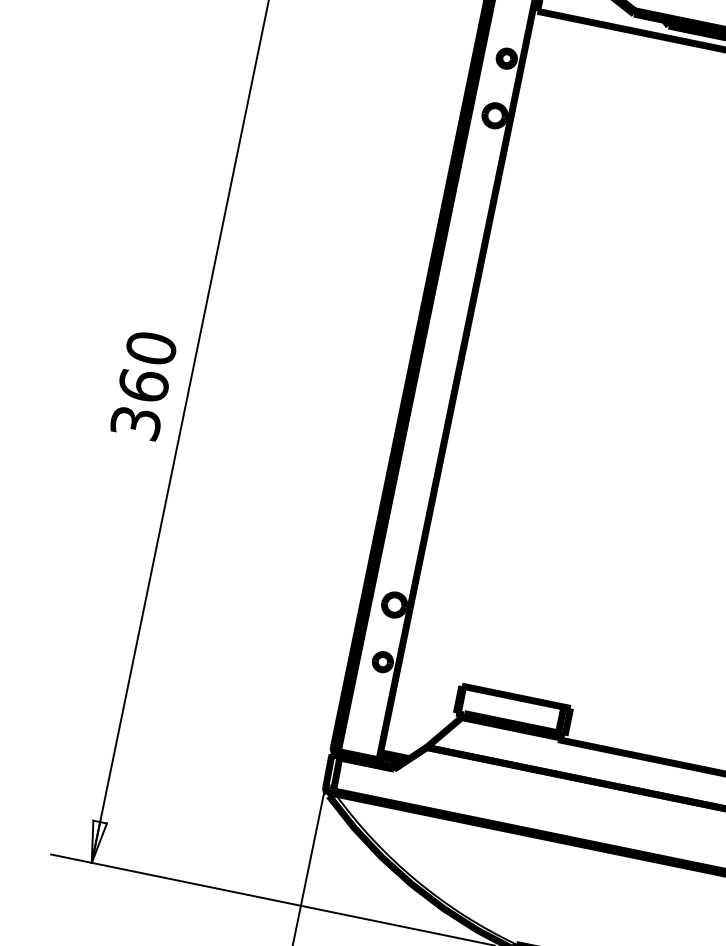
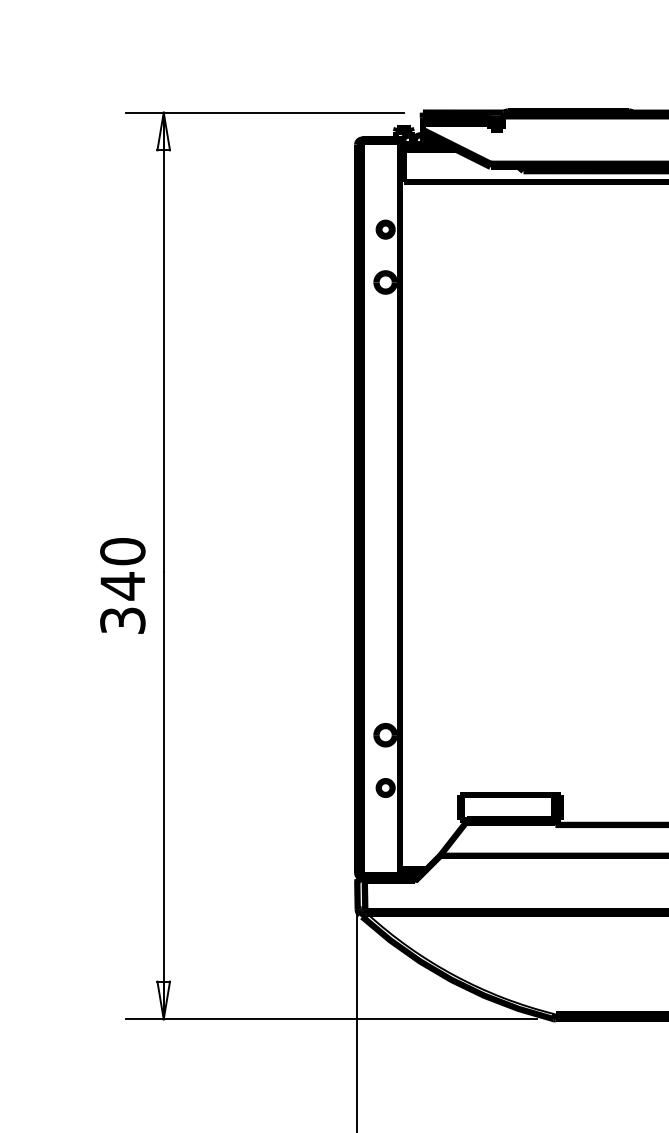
text: (143, 385) -> (122, 586), 360 -> 340

